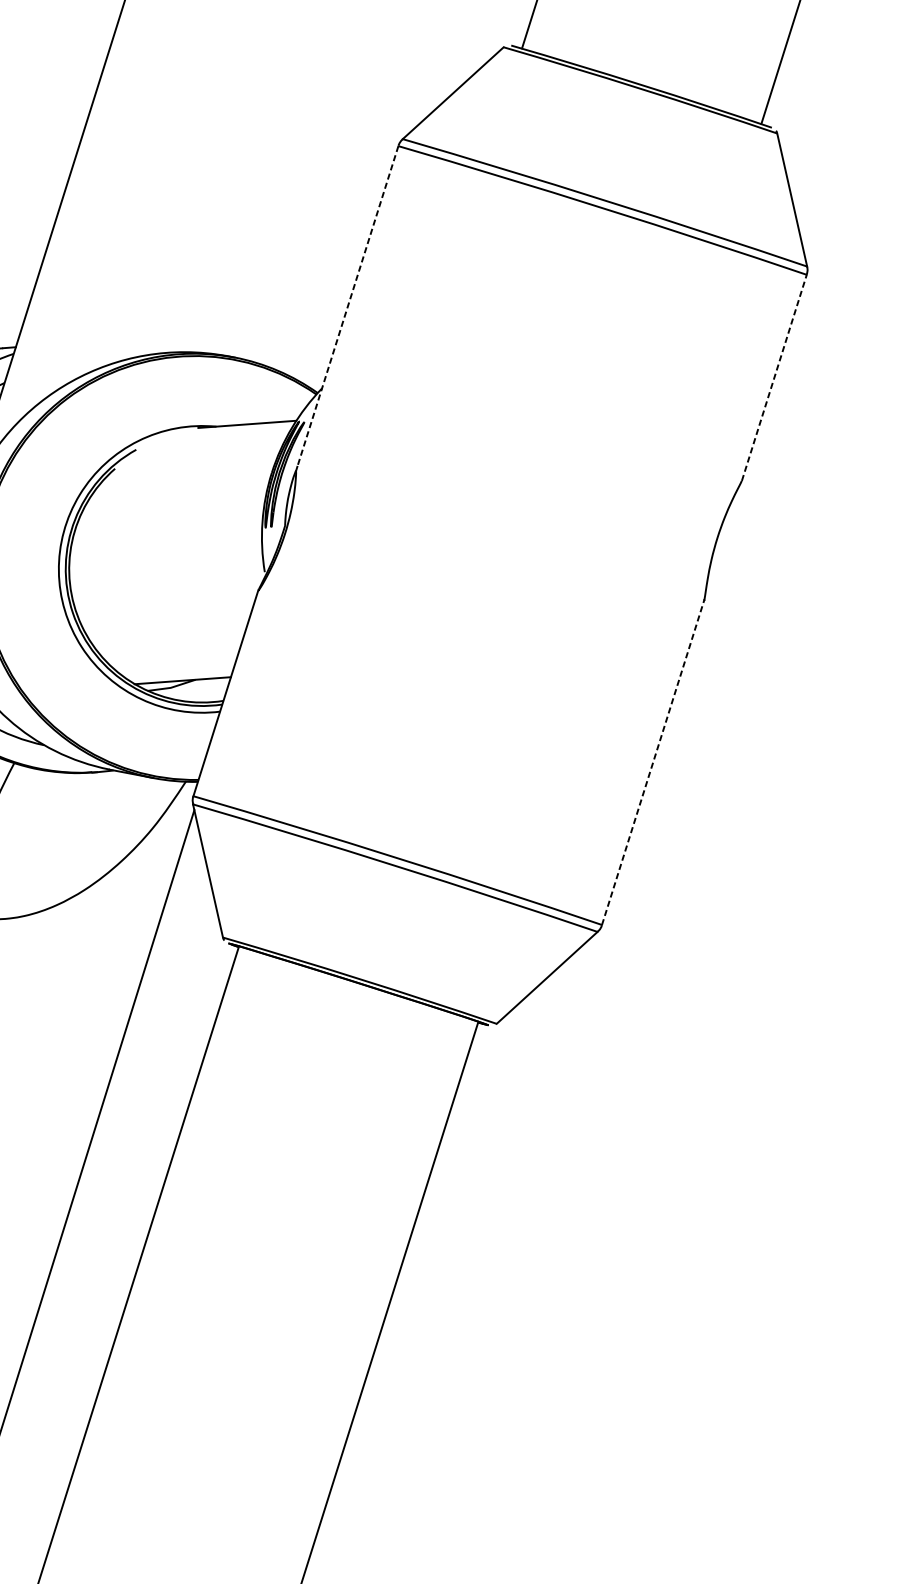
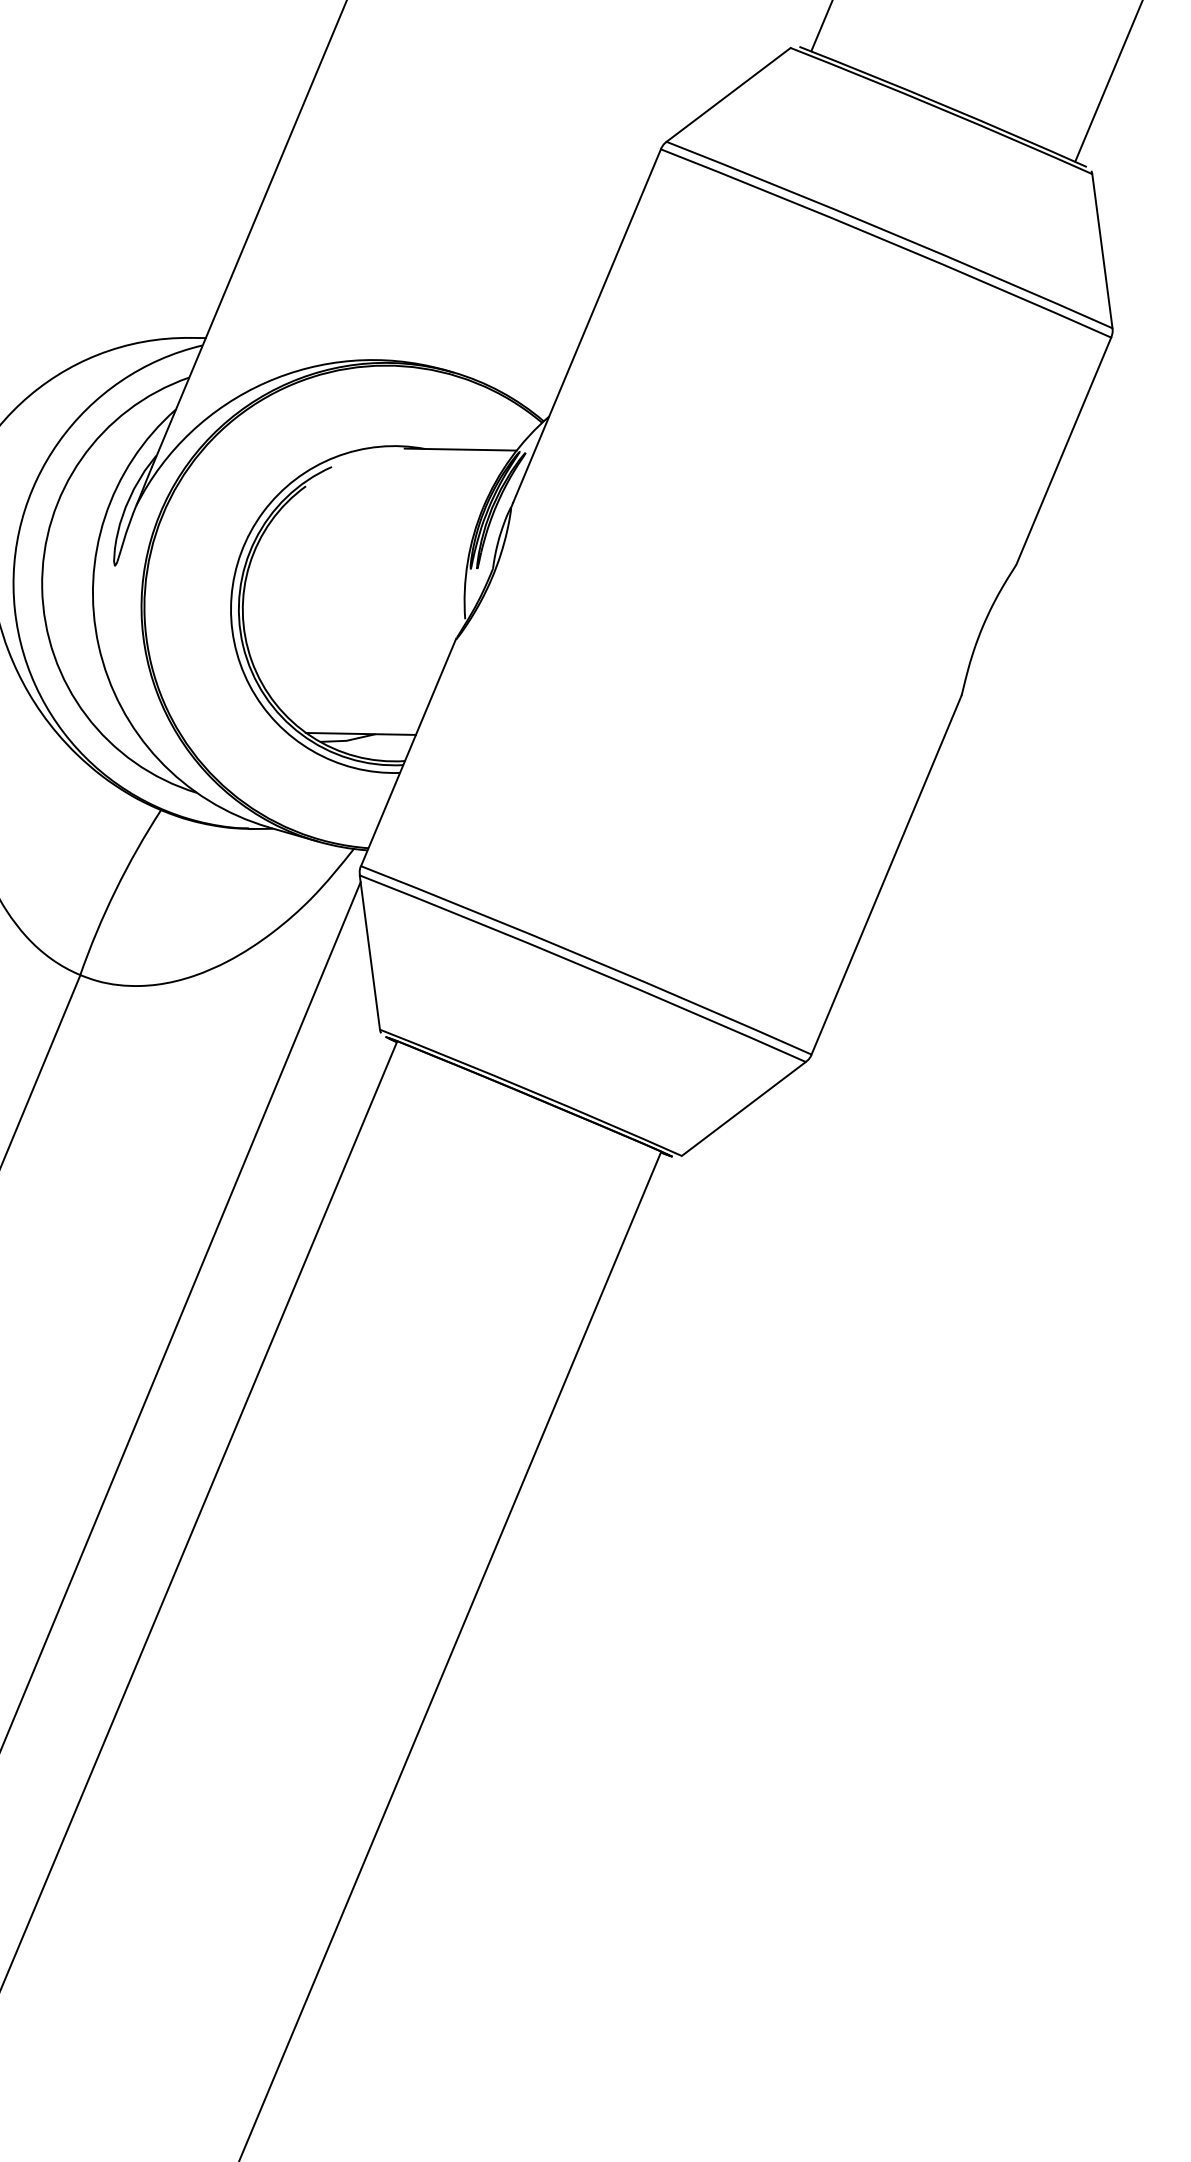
line: (348, 306) -> (587, 326), dashed -> solid
line: (774, 377) -> (1063, 450), dashed -> solid
line: (653, 762) -> (886, 875), dashed -> solid

